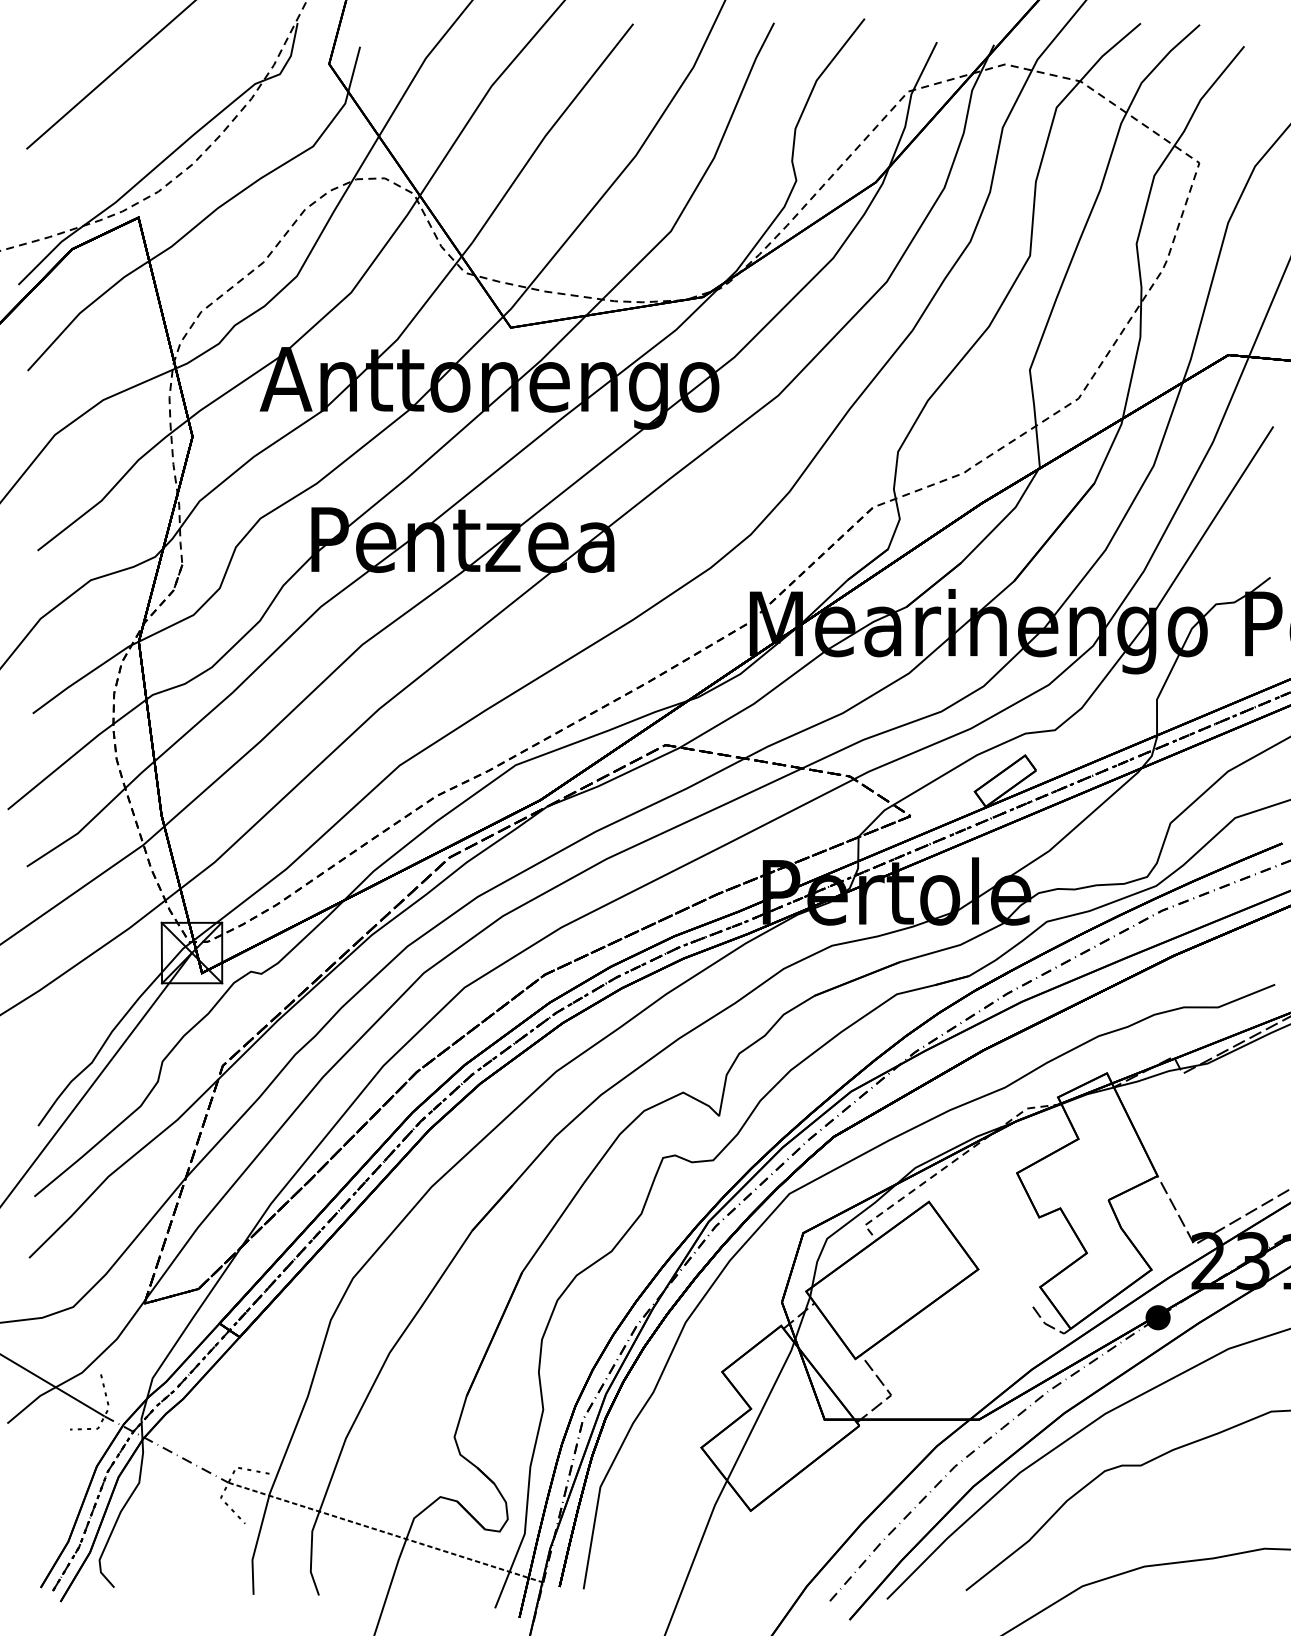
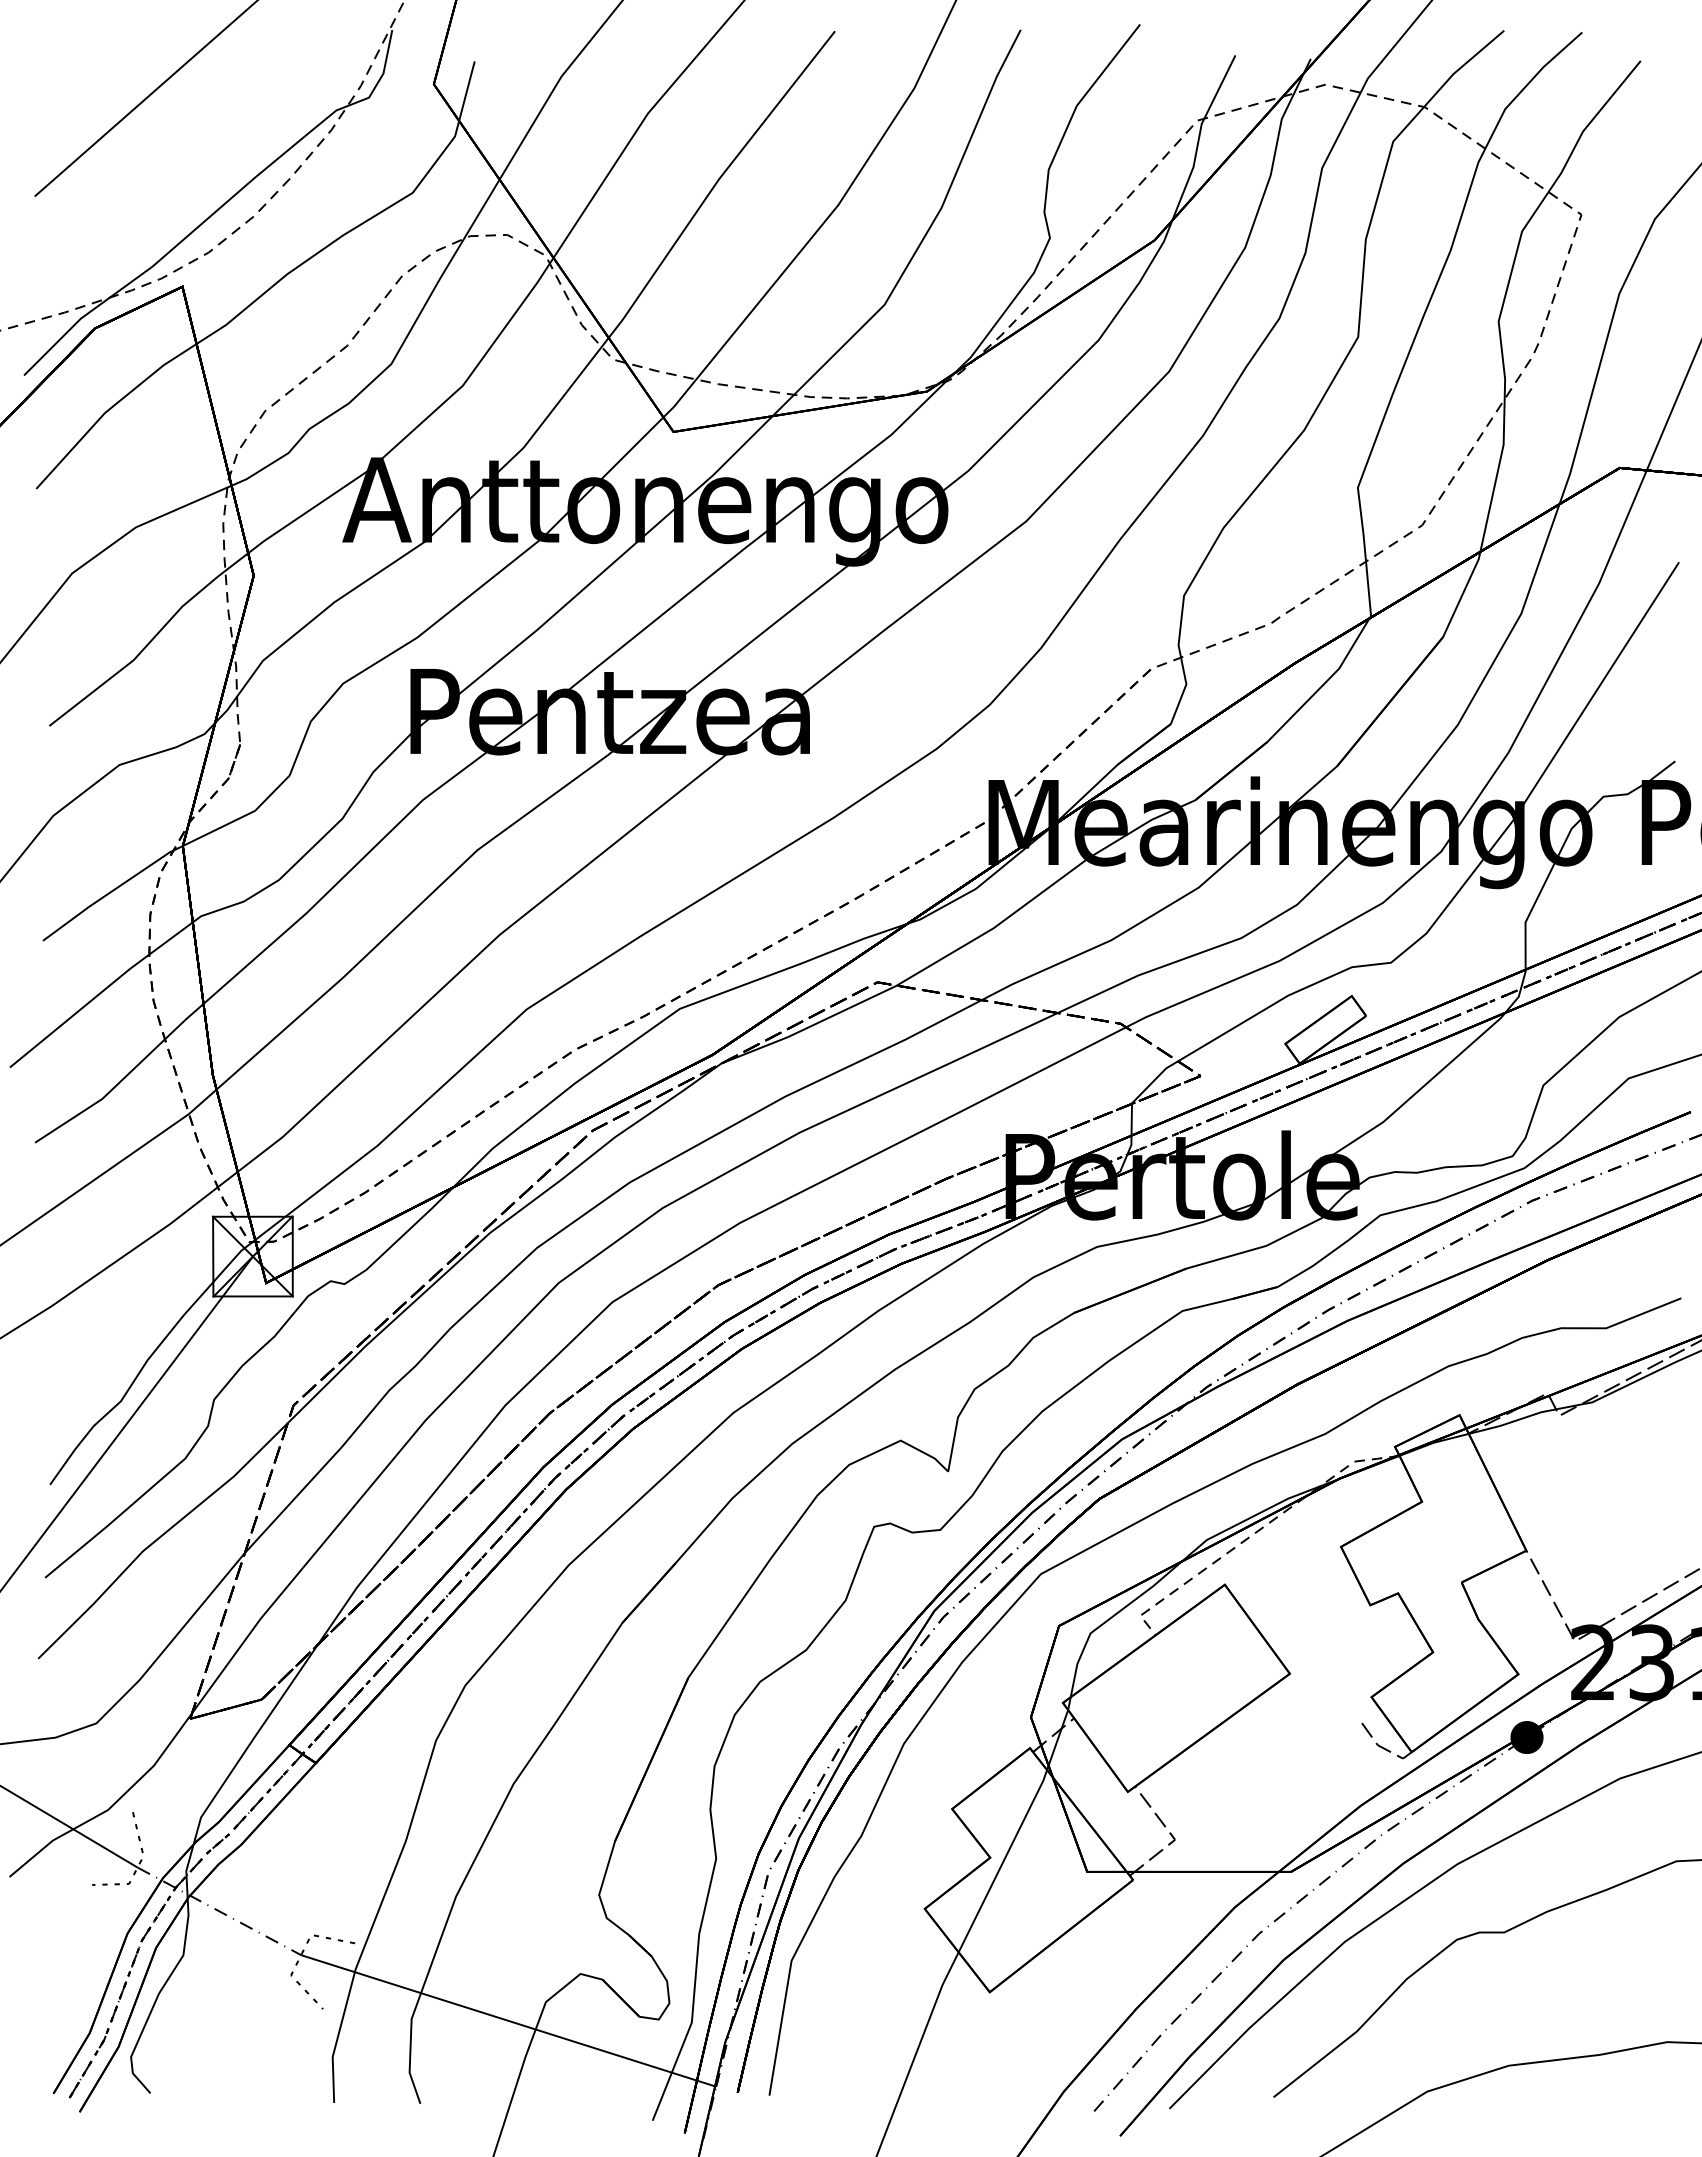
line: (385, 1532) -> (508, 2020), dashed -> solid

